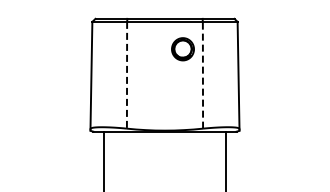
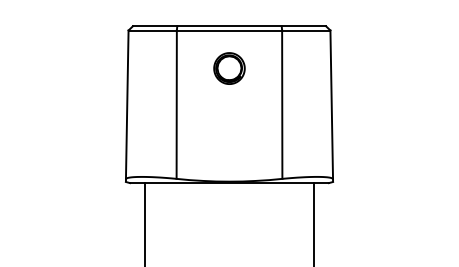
part: (182, 49) -> (228, 68), moved
line: (202, 74) -> (281, 103), dashed -> solid
line: (127, 75) -> (177, 105), dashed -> solid

